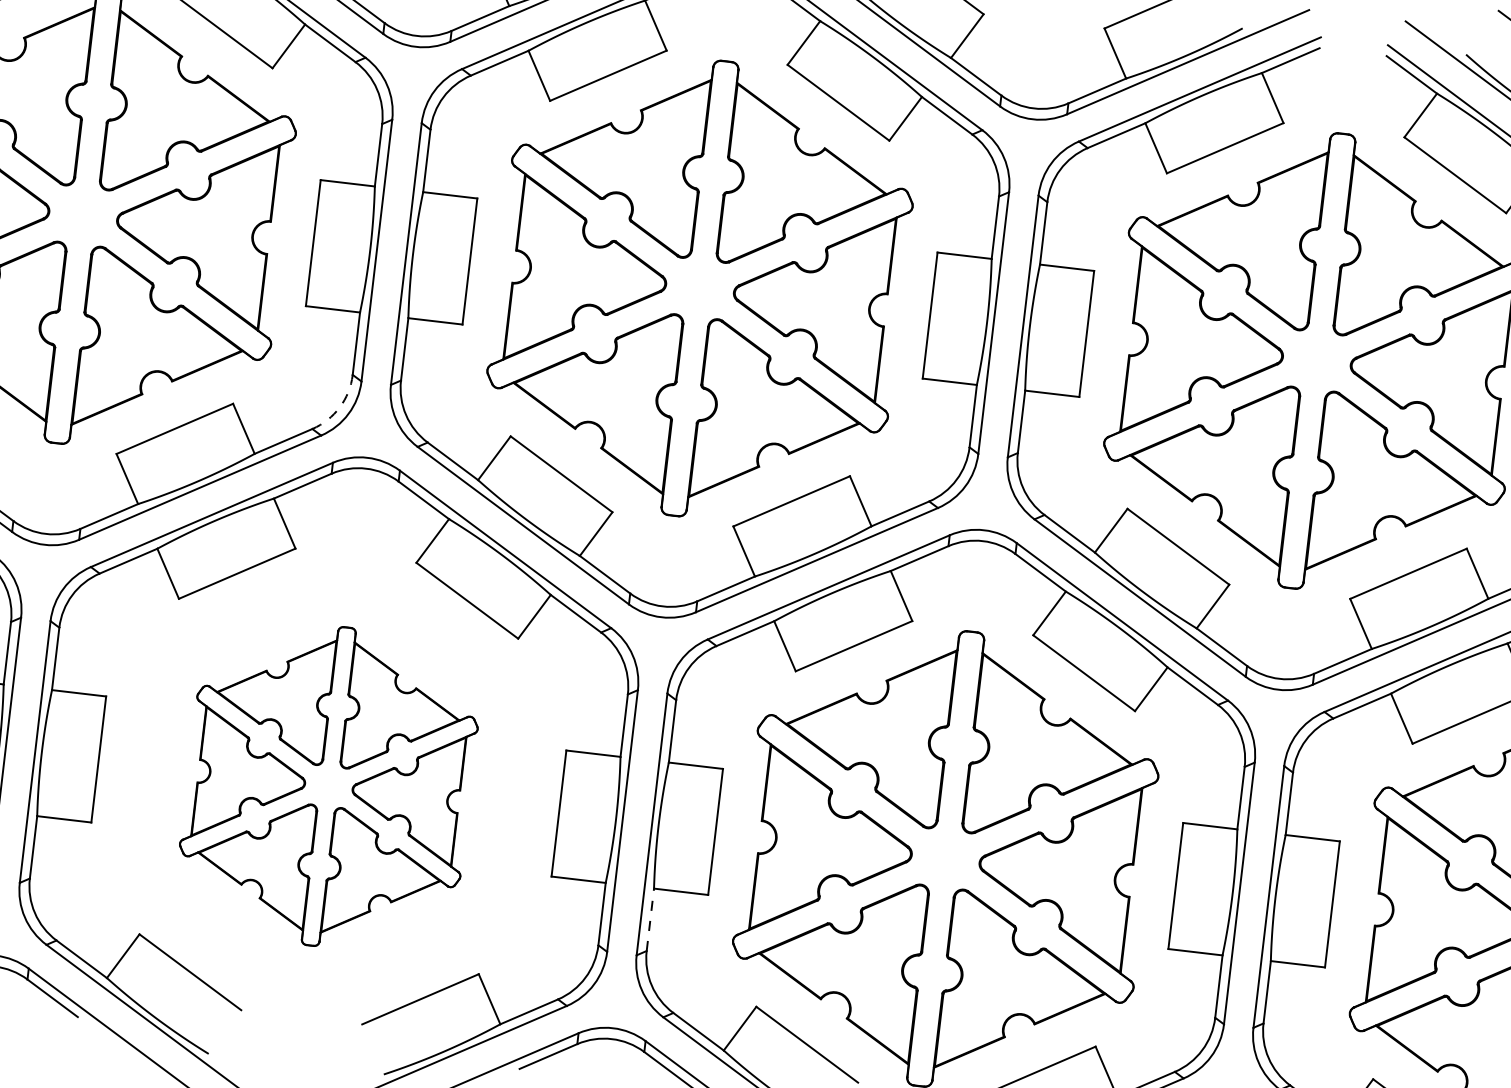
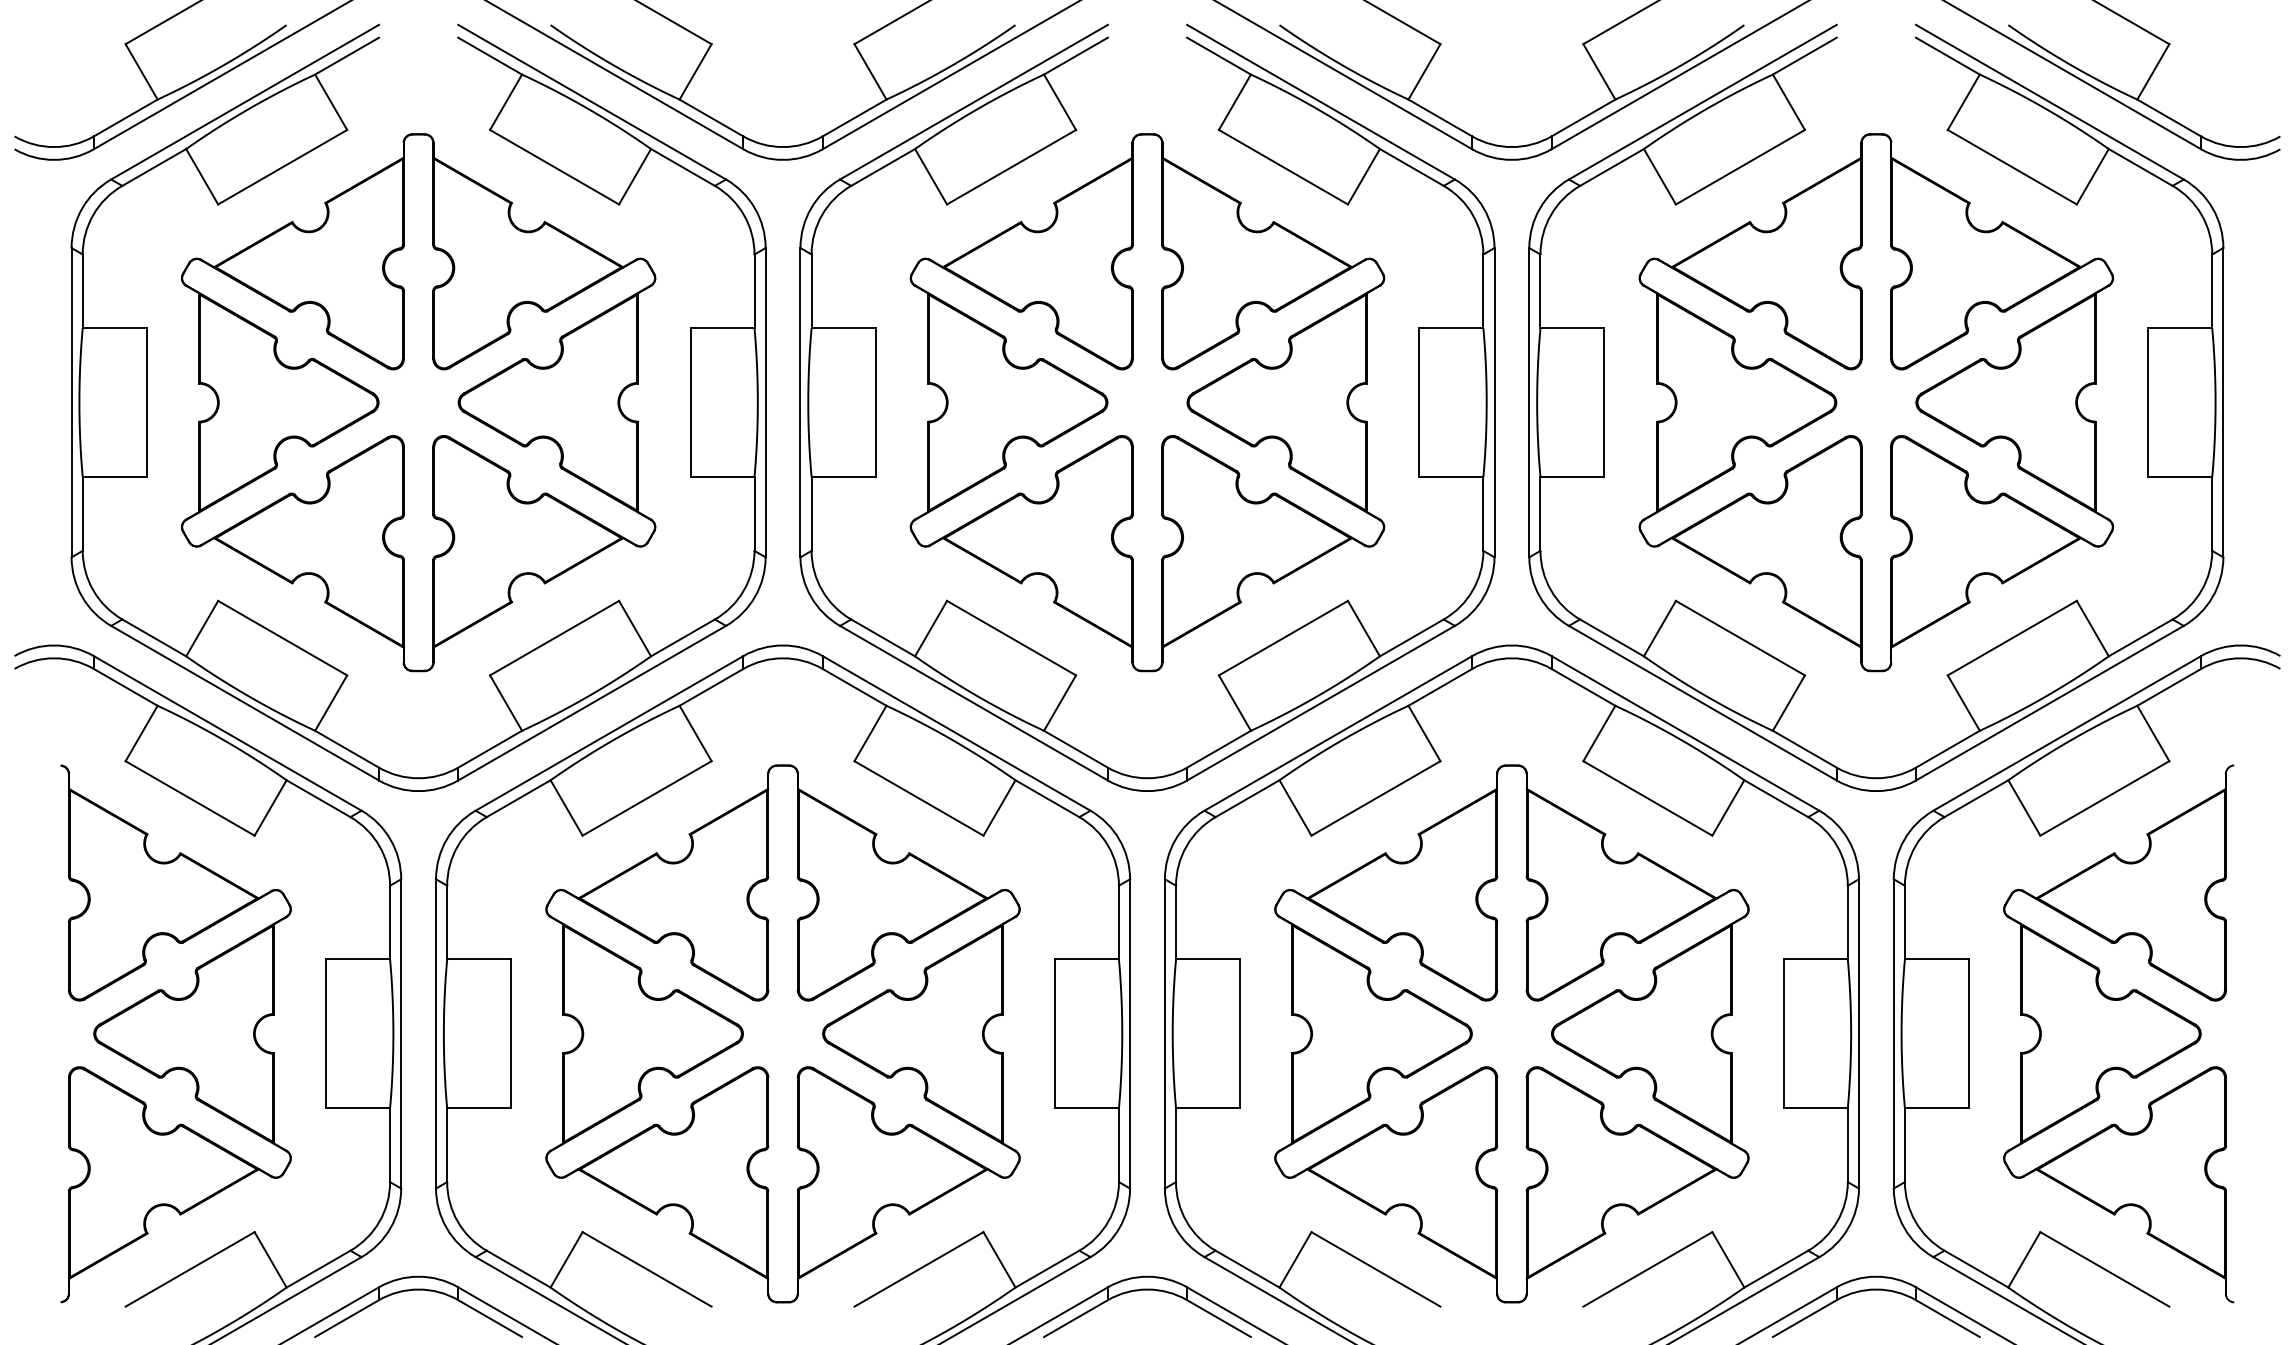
arc: (339, 407) -> (743, 590), dashed -> solid
part: (328, 786) -> (782, 1033), size x1.43
line: (650, 920) -> (1176, 1145), dashed -> solid

